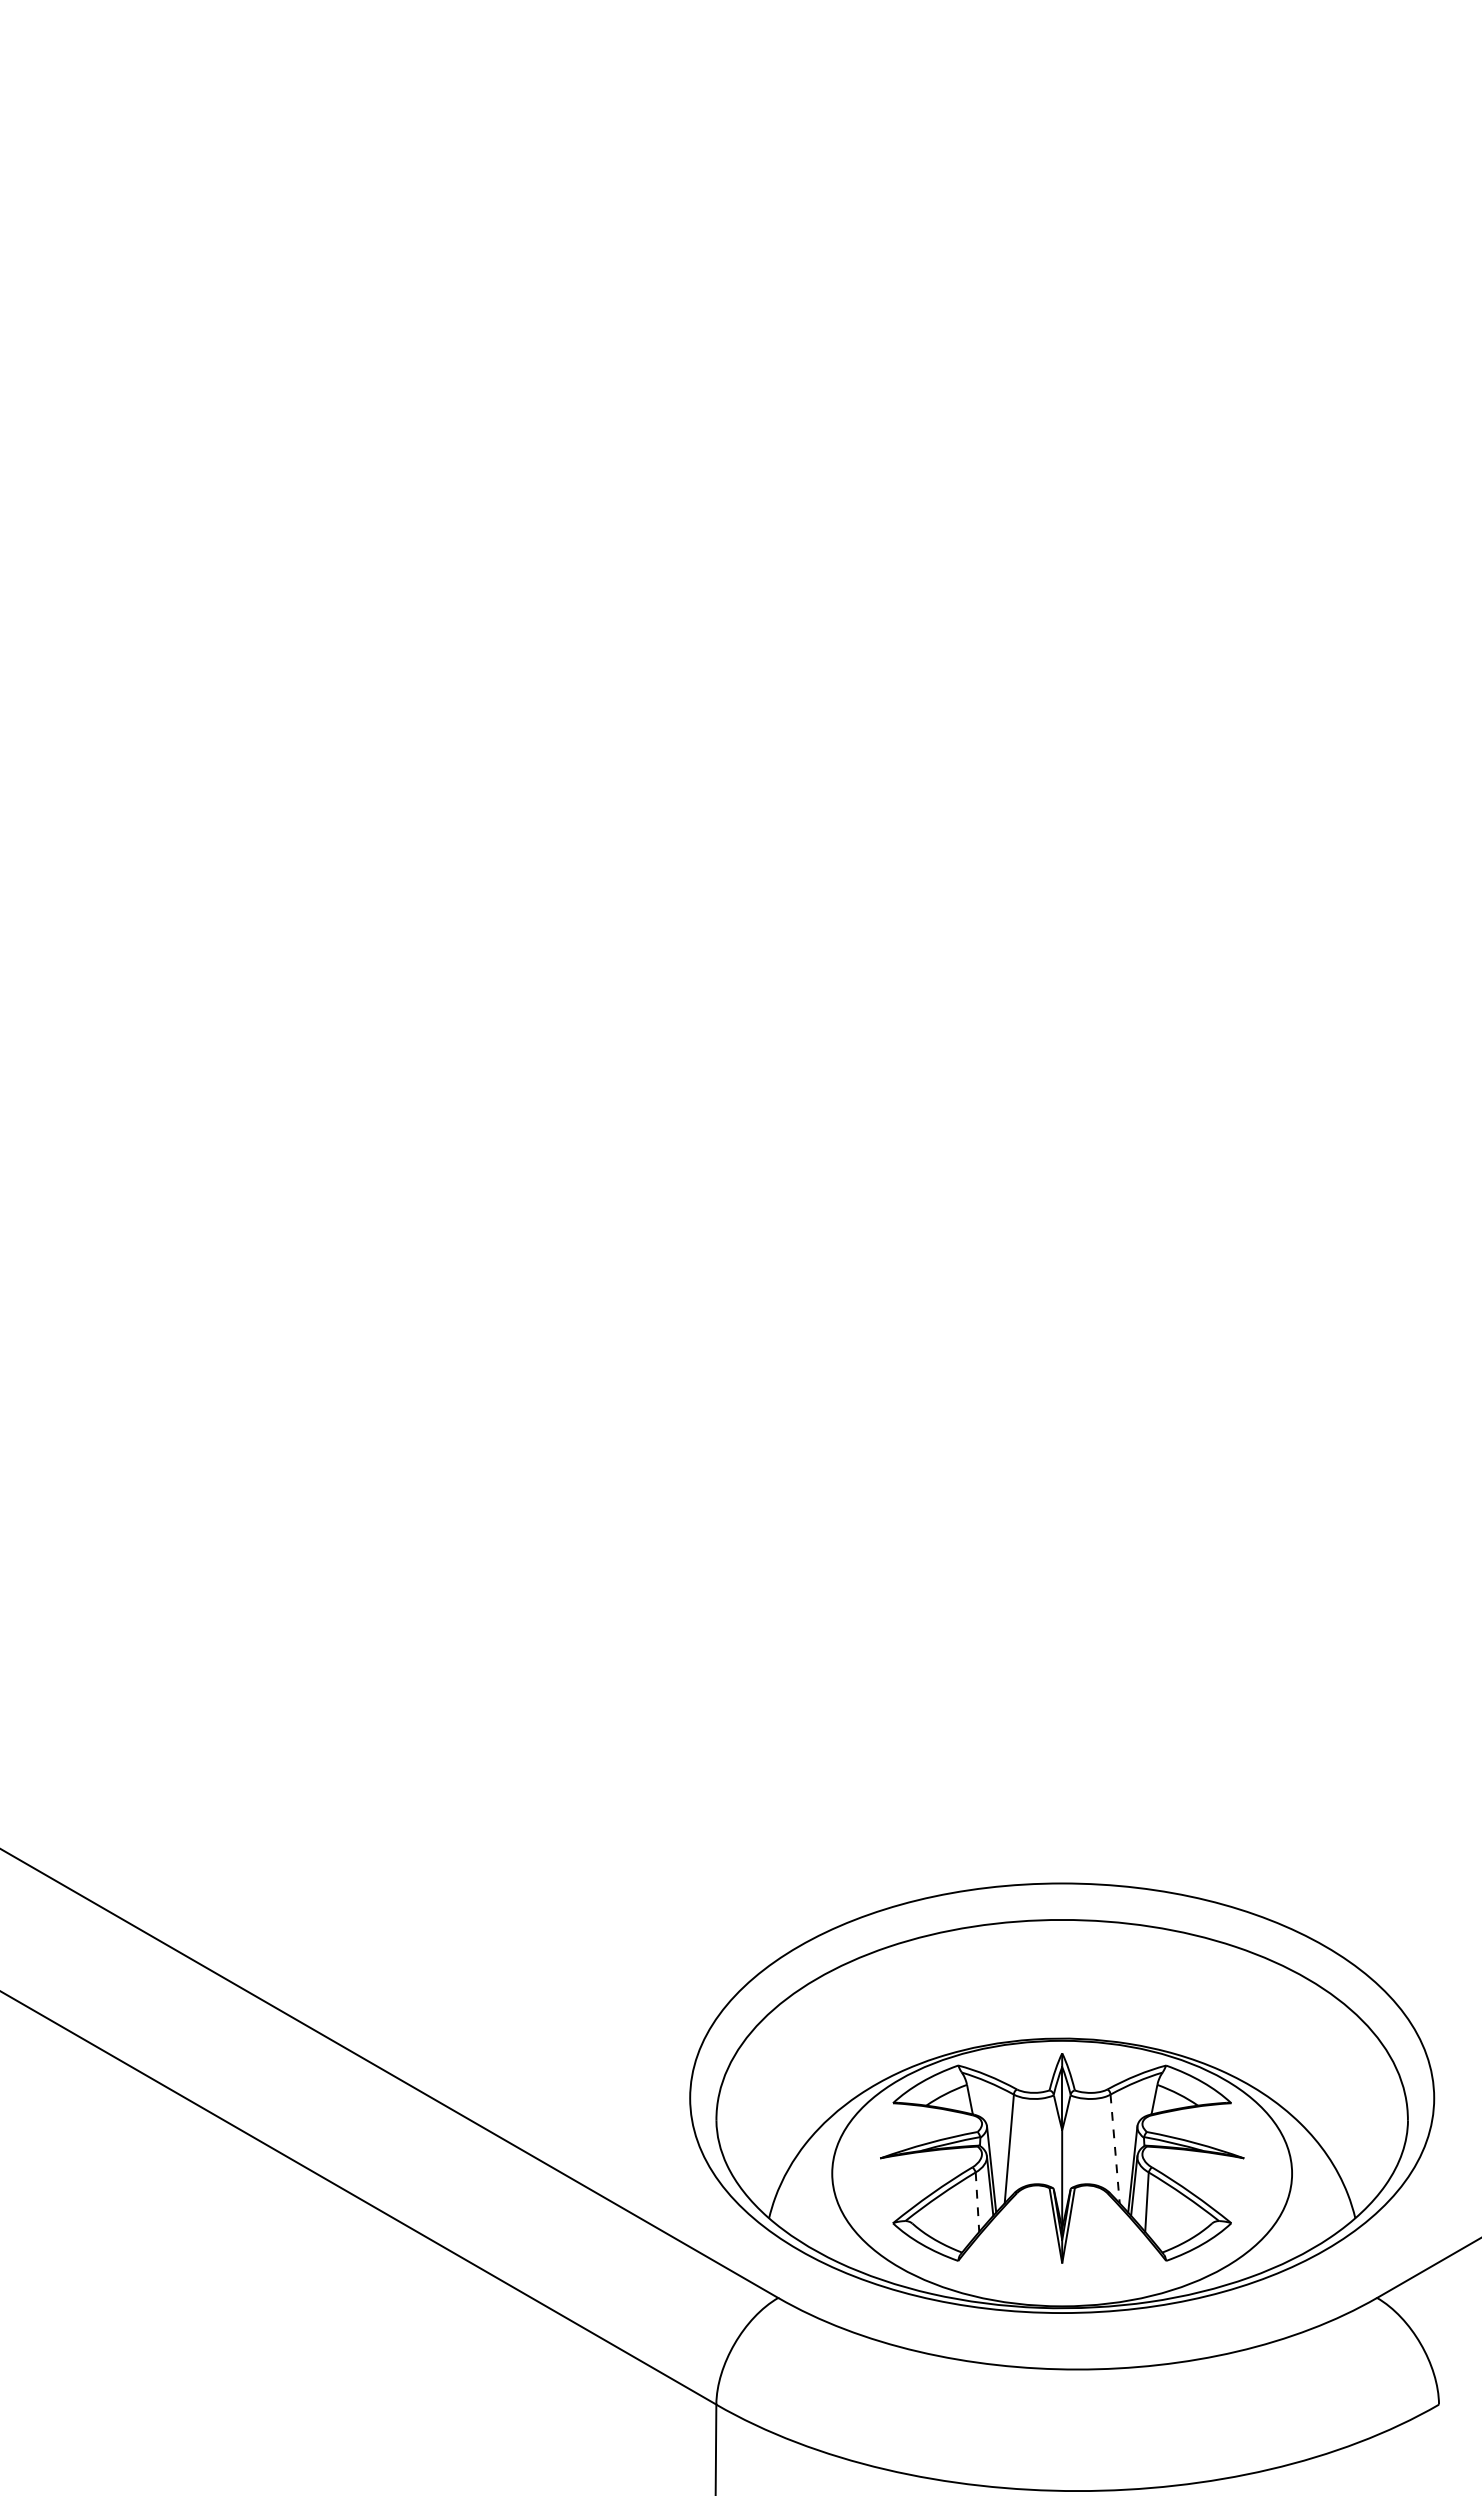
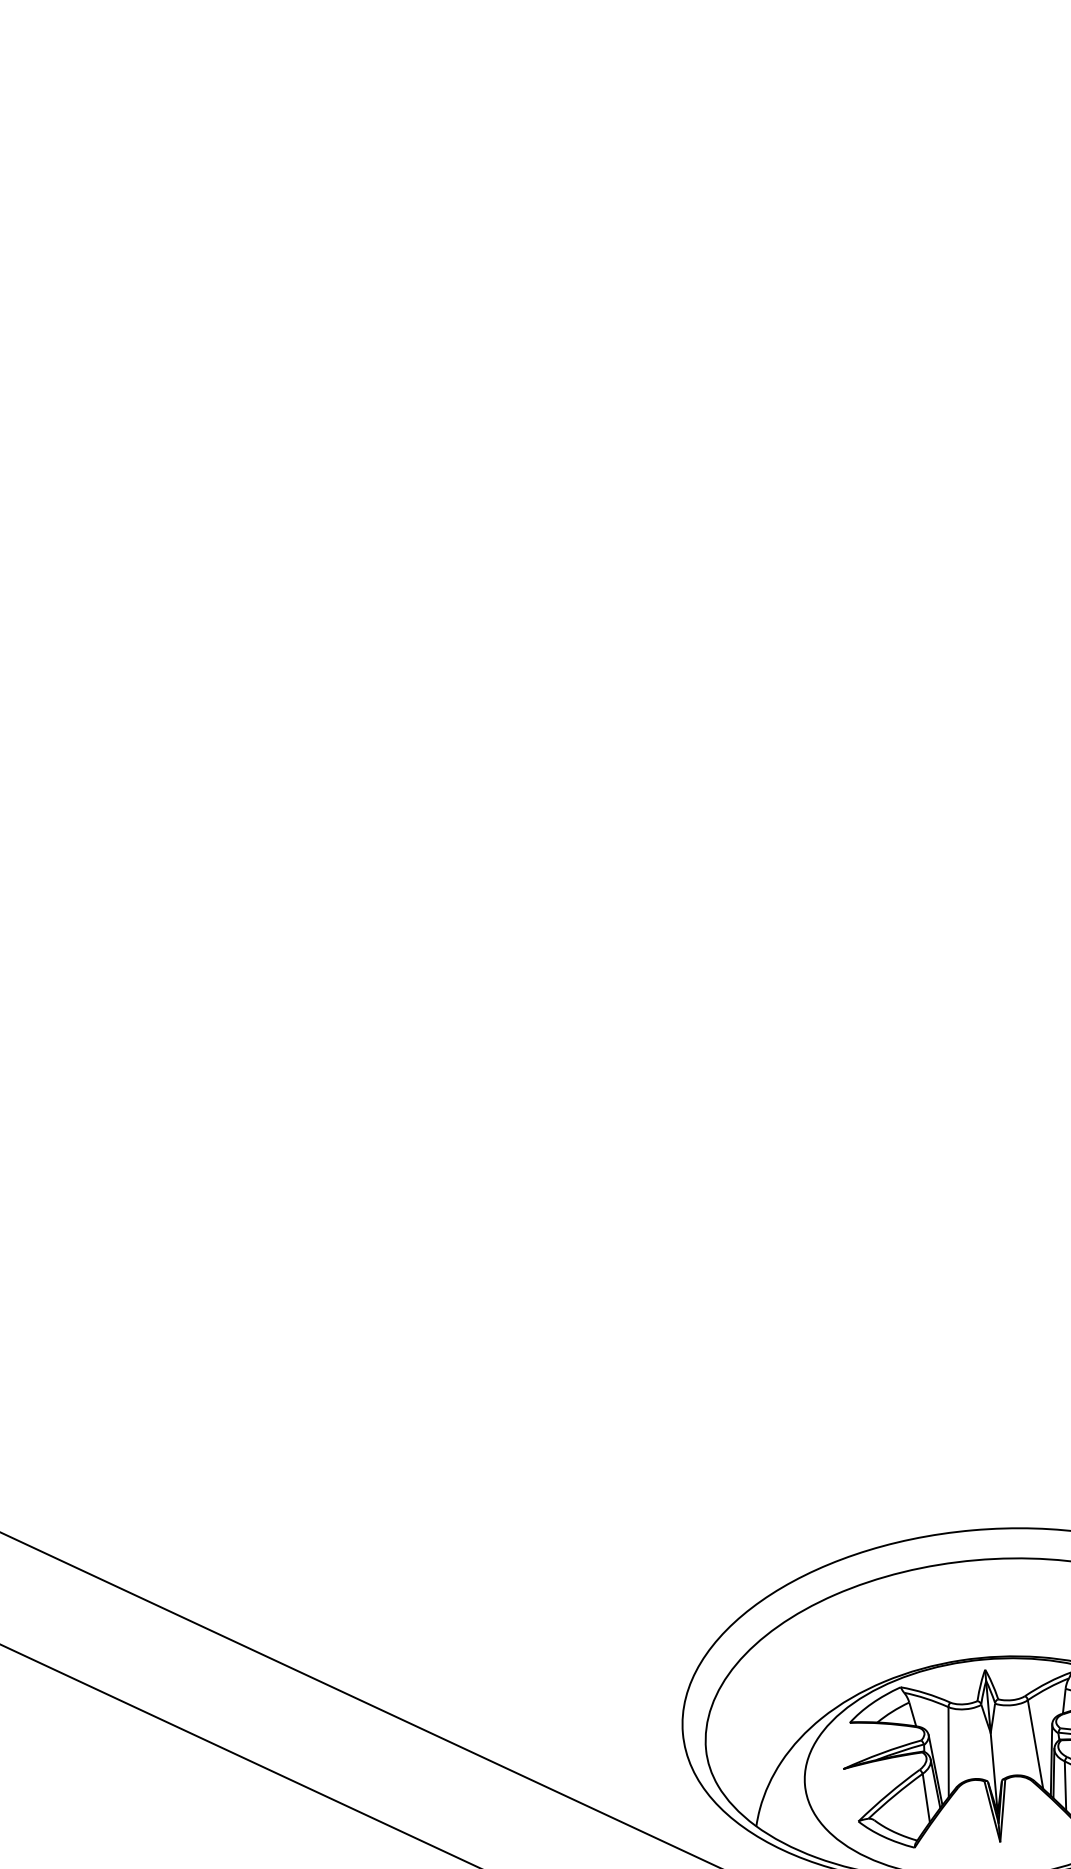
line: (1115, 2148) -> (1035, 1744), dashed -> solid
line: (977, 2202) -> (926, 1798), dashed -> solid

